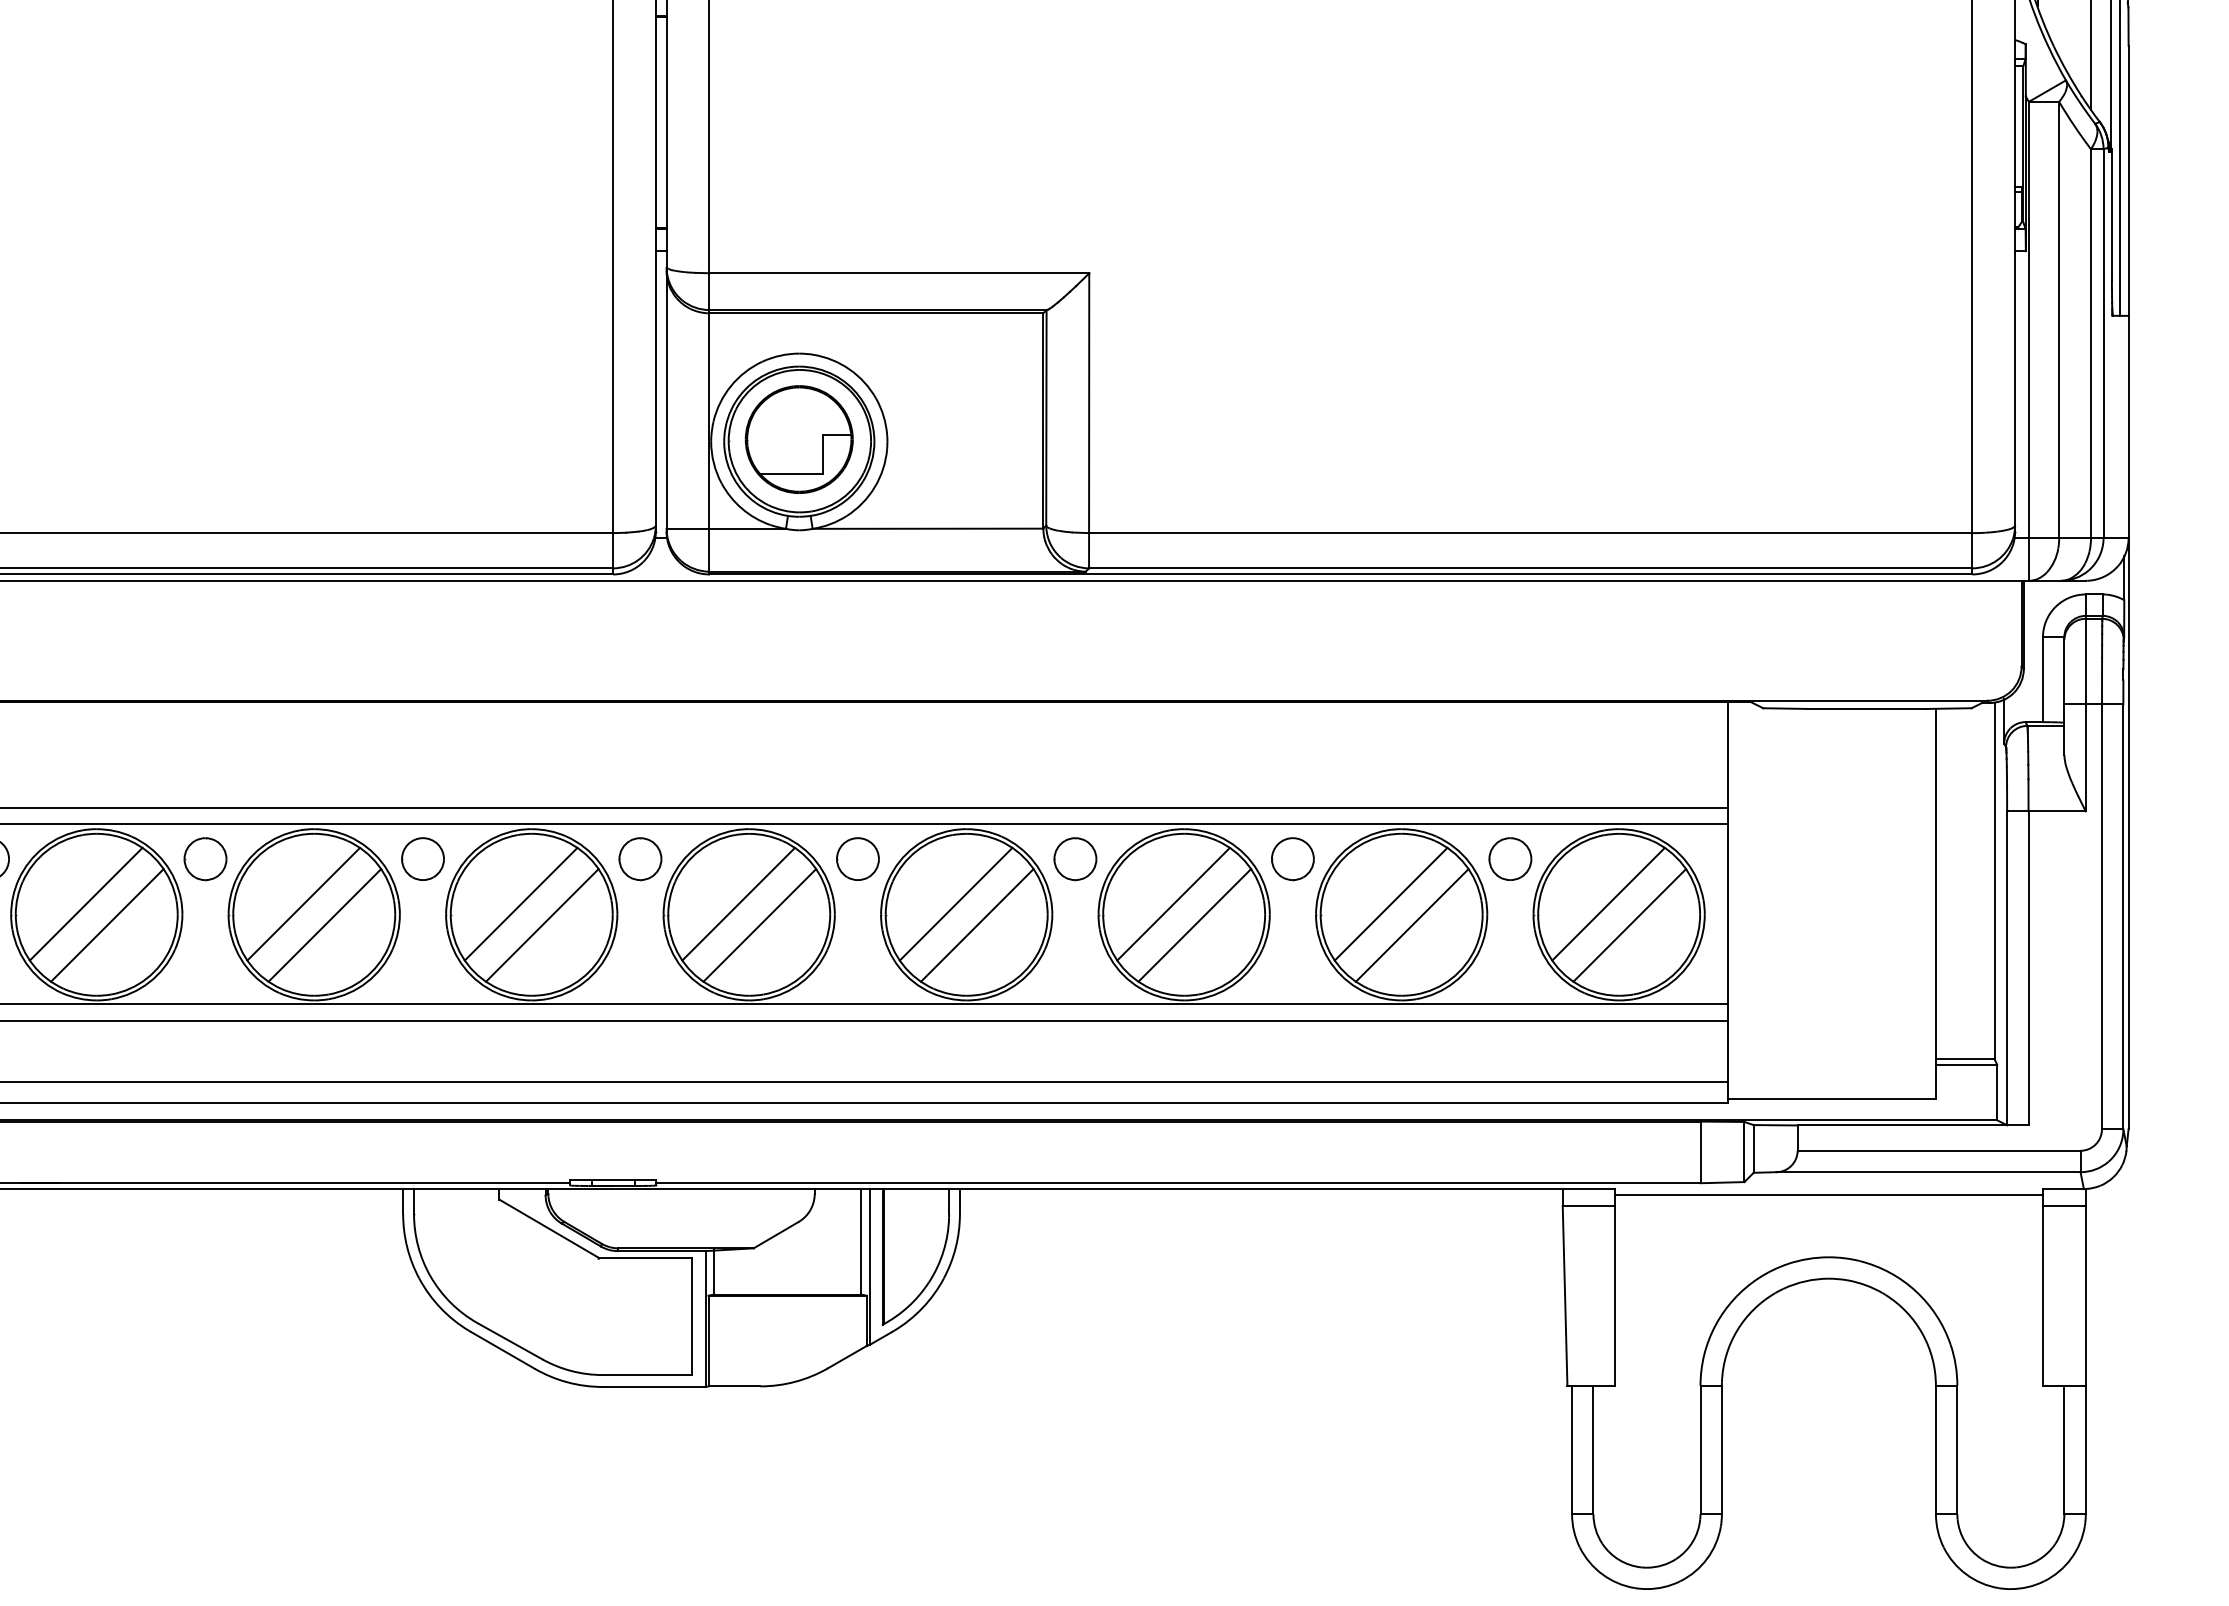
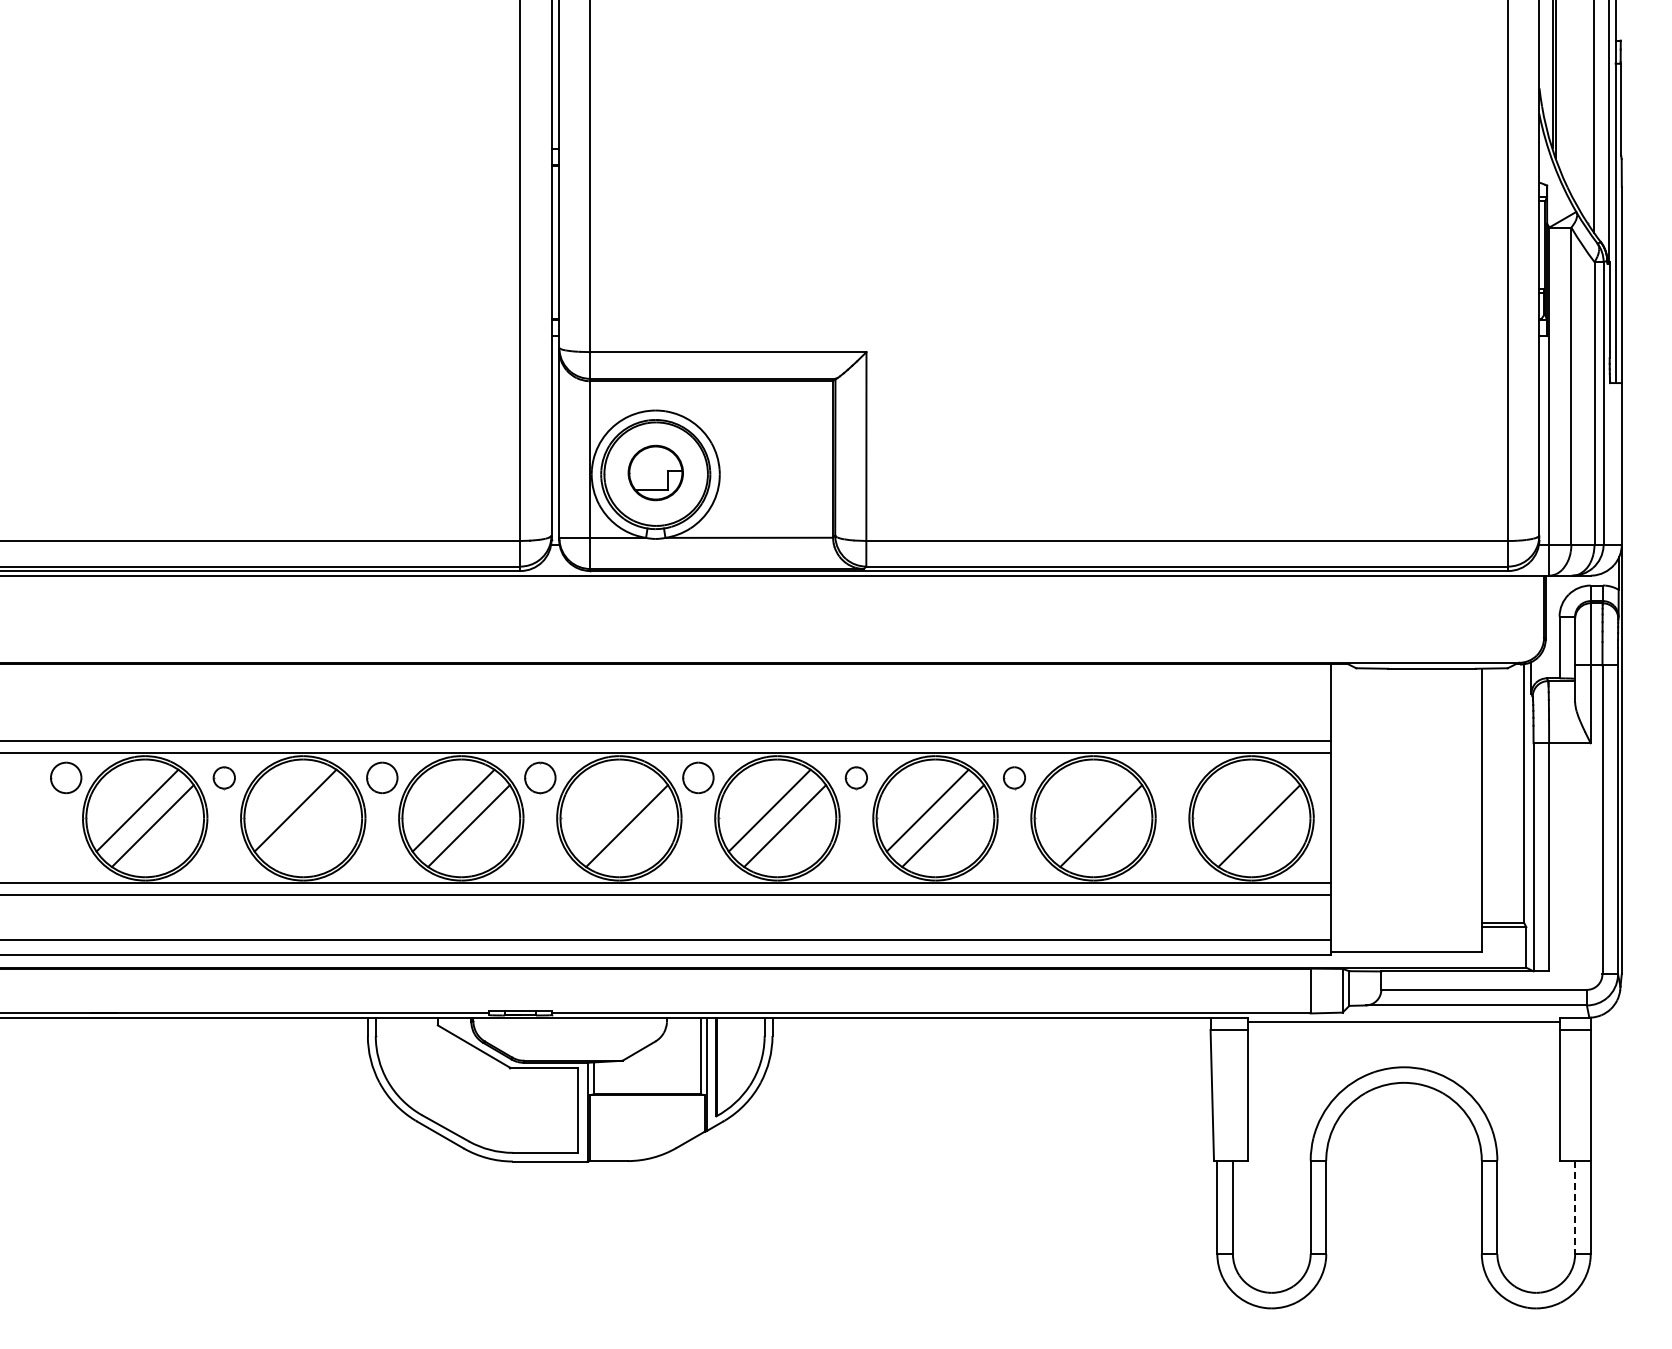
part: (798, 438) -> (655, 472), size x0.7
part: (205, 858) -> (224, 777), size x0.7
part: (1075, 858) -> (856, 777), size x0.7
part: (1292, 858) -> (1014, 777), size x0.7
part: (1510, 858) -> (1172, 777), removed
line: (738, 903) -> (611, 810), removed
line: (1390, 903) -> (1085, 810), removed
line: (1608, 903) -> (1243, 810), removed
line: (324, 925) -> (310, 826), removed
line: (2064, 1450) -> (1575, 1207), solid -> dashed

